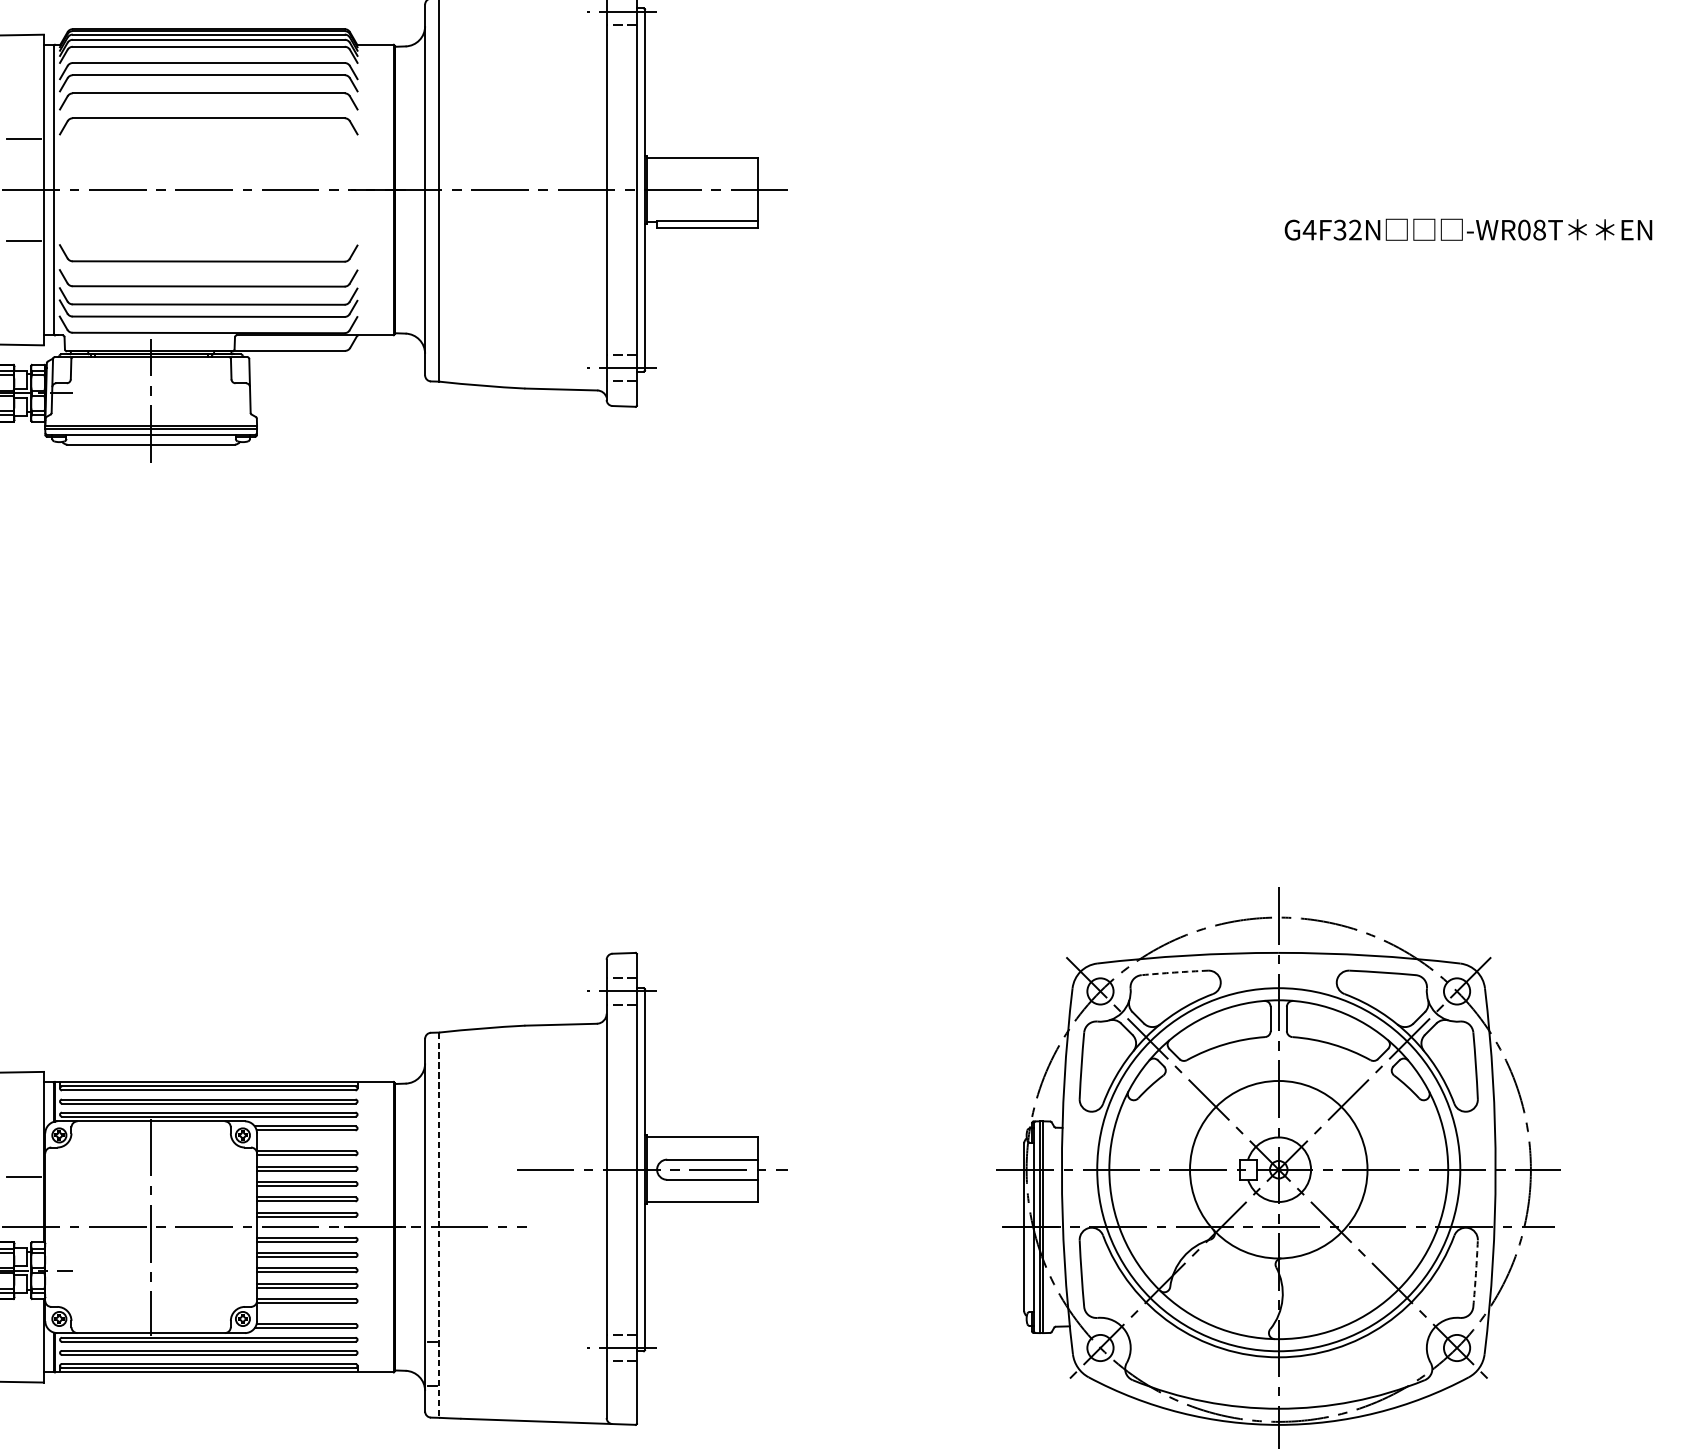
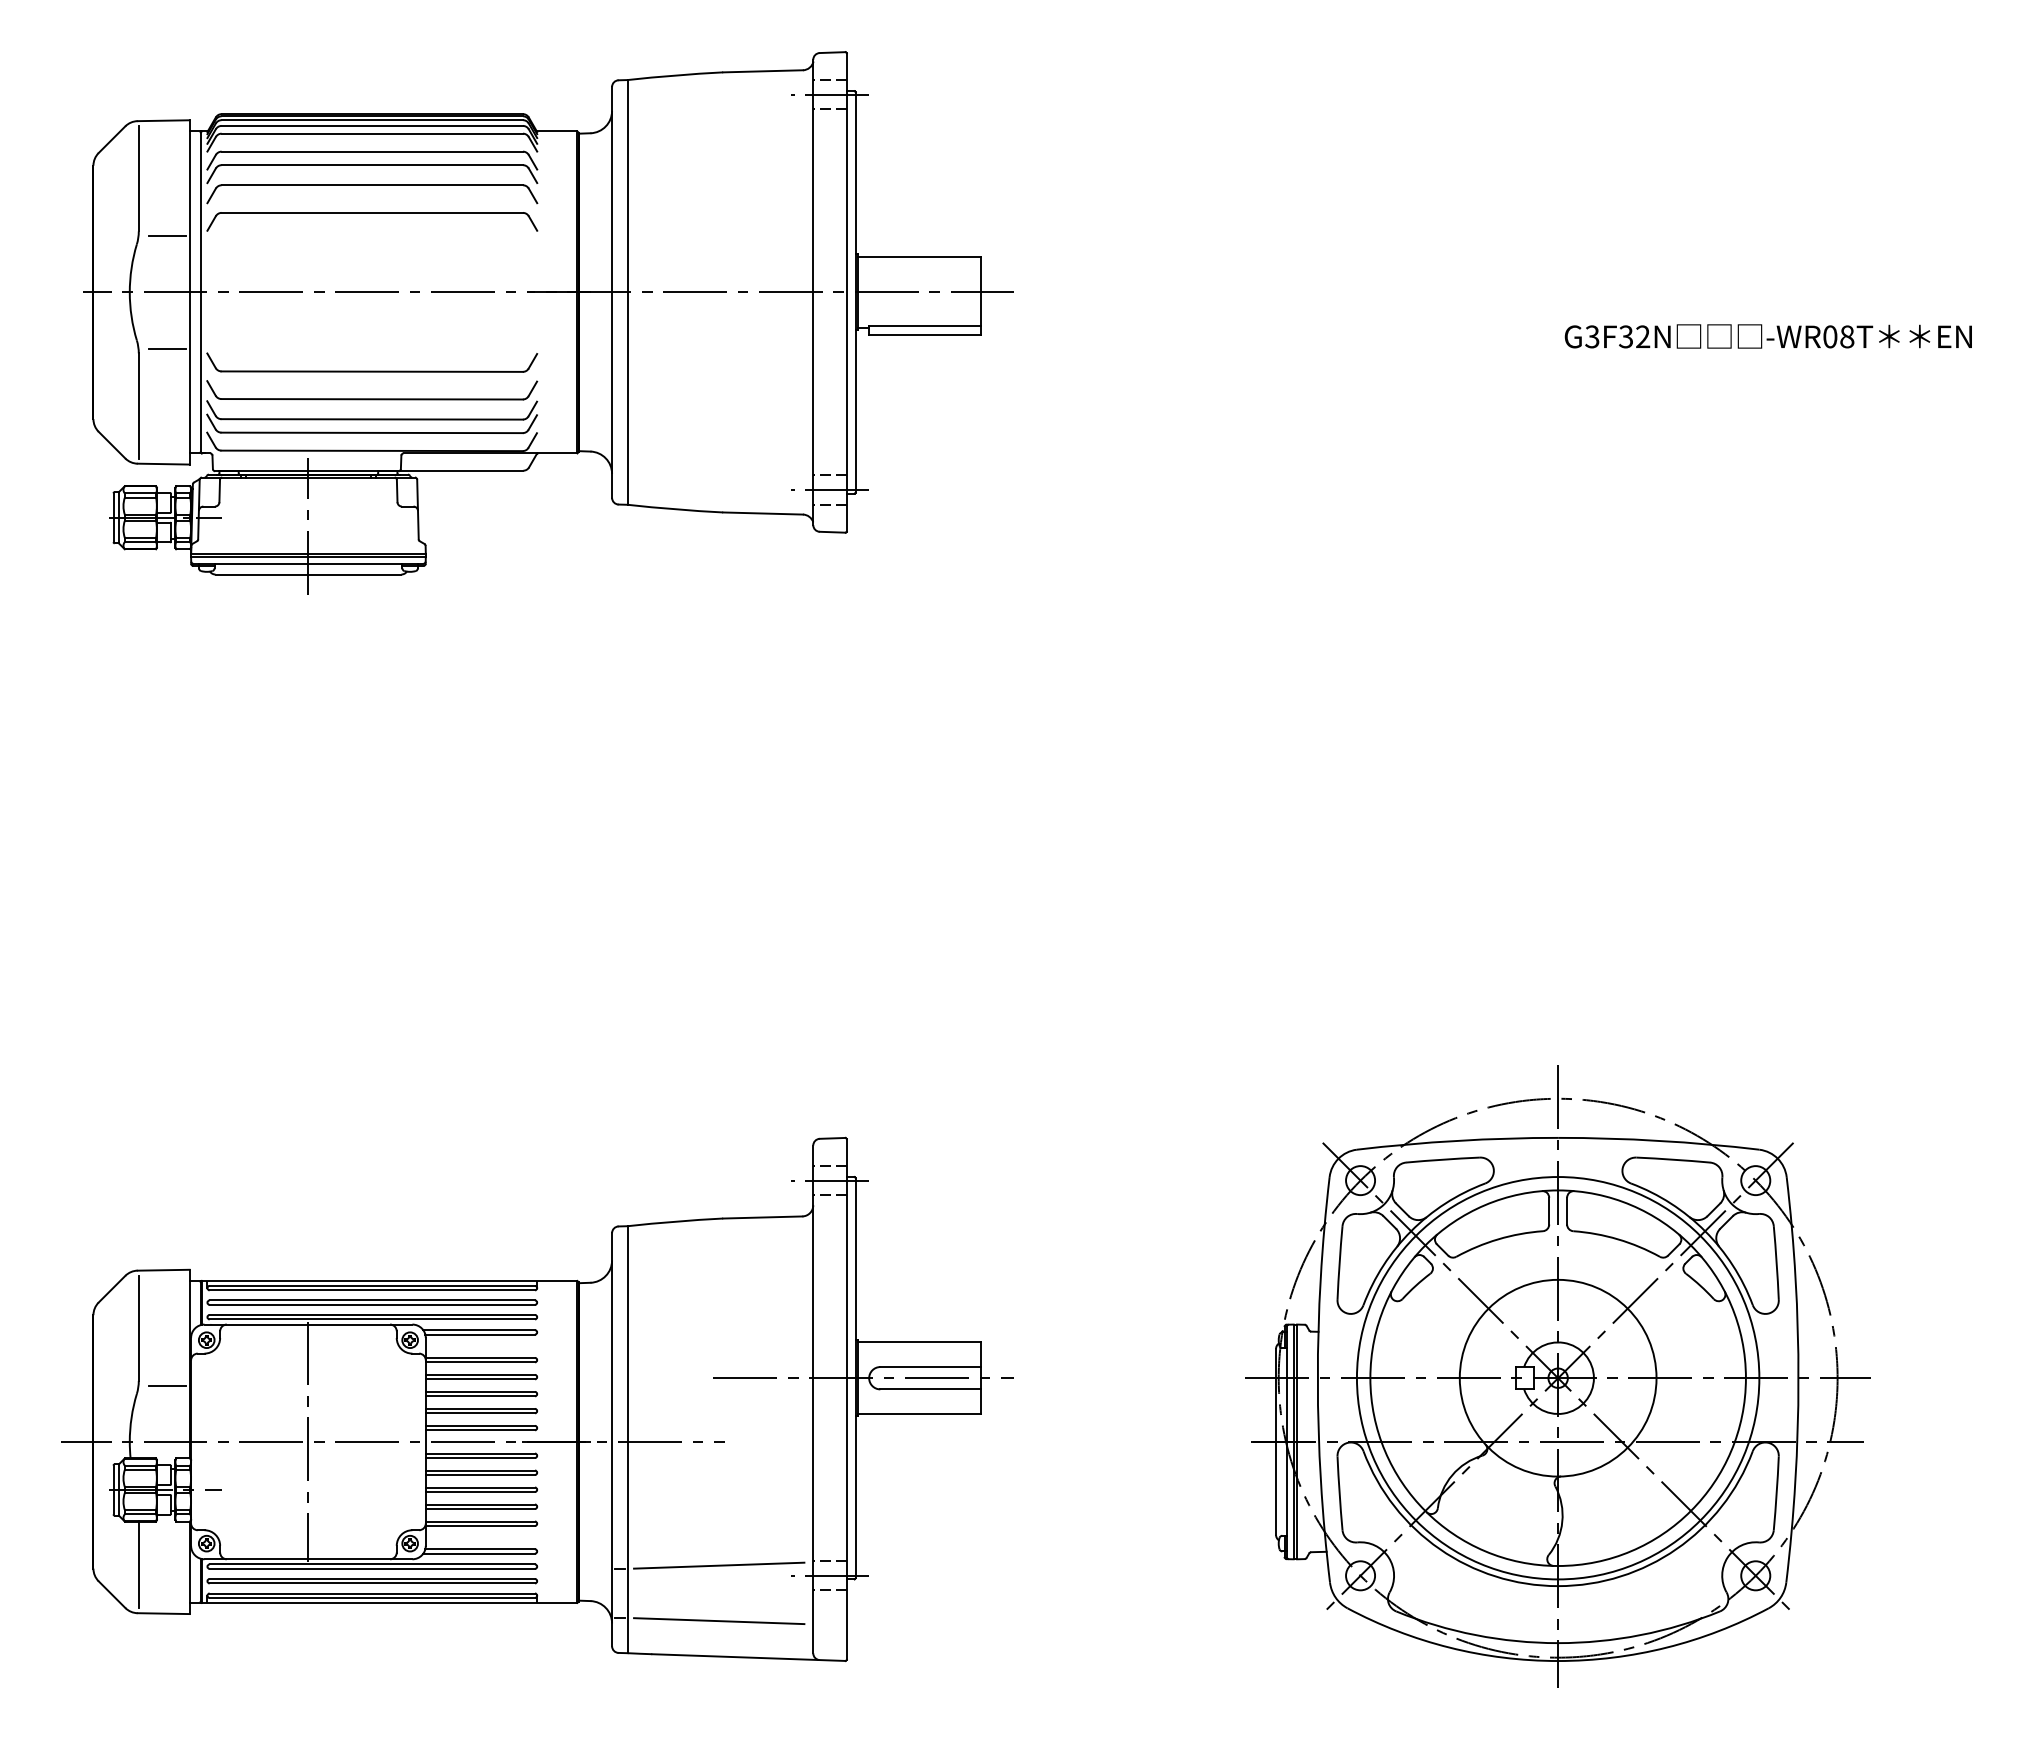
text: (1308, 229) -> (1591, 336), G4F32N -> G3F32N
arc: (1174, 972) -> (1442, 1159), dashed -> solid
line: (439, 1225) -> (627, 1440), dashed -> solid
arc: (1475, 1273) -> (1776, 1493), dashed -> solid
line: (522, 1338) -> (719, 1565), added
line: (522, 1389) -> (719, 1621), added

